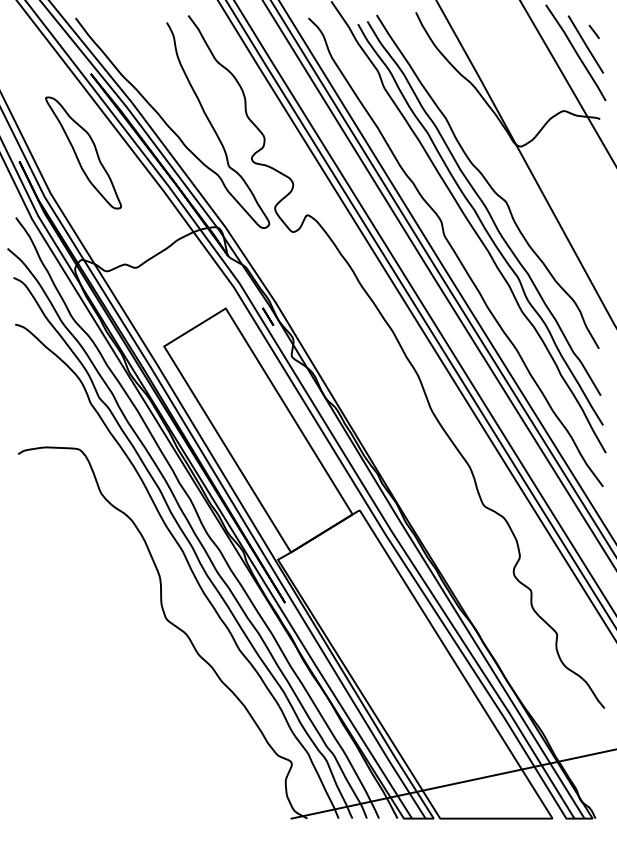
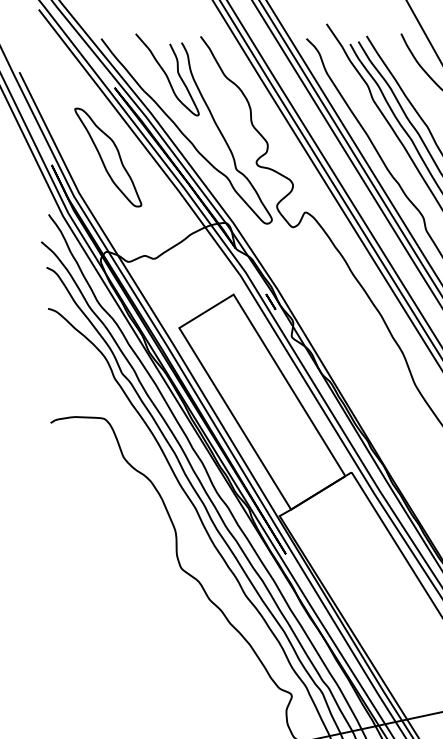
curve: (150, 59) -> (167, 75), added

